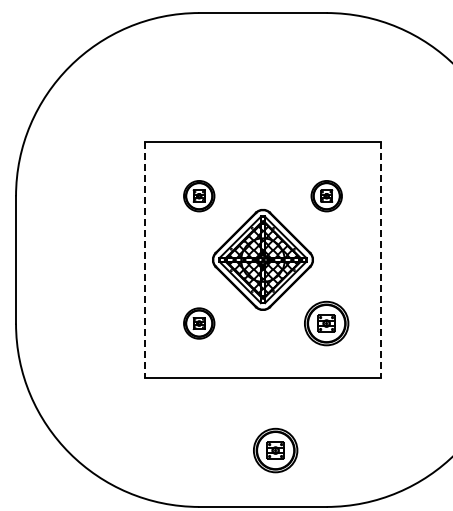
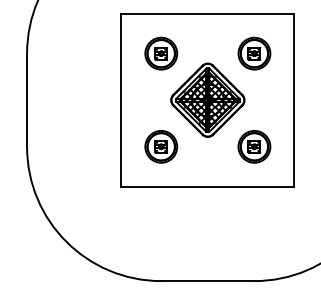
part: (198, 195) -> (160, 53), size x1.43
part: (326, 195) -> (254, 53), size x1.43
line: (144, 260) -> (121, 100), dashed -> solid
line: (381, 260) -> (294, 100), dashed -> solid
part: (198, 323) -> (160, 146), size x1.43
part: (275, 450) -> (217, 239), removed

